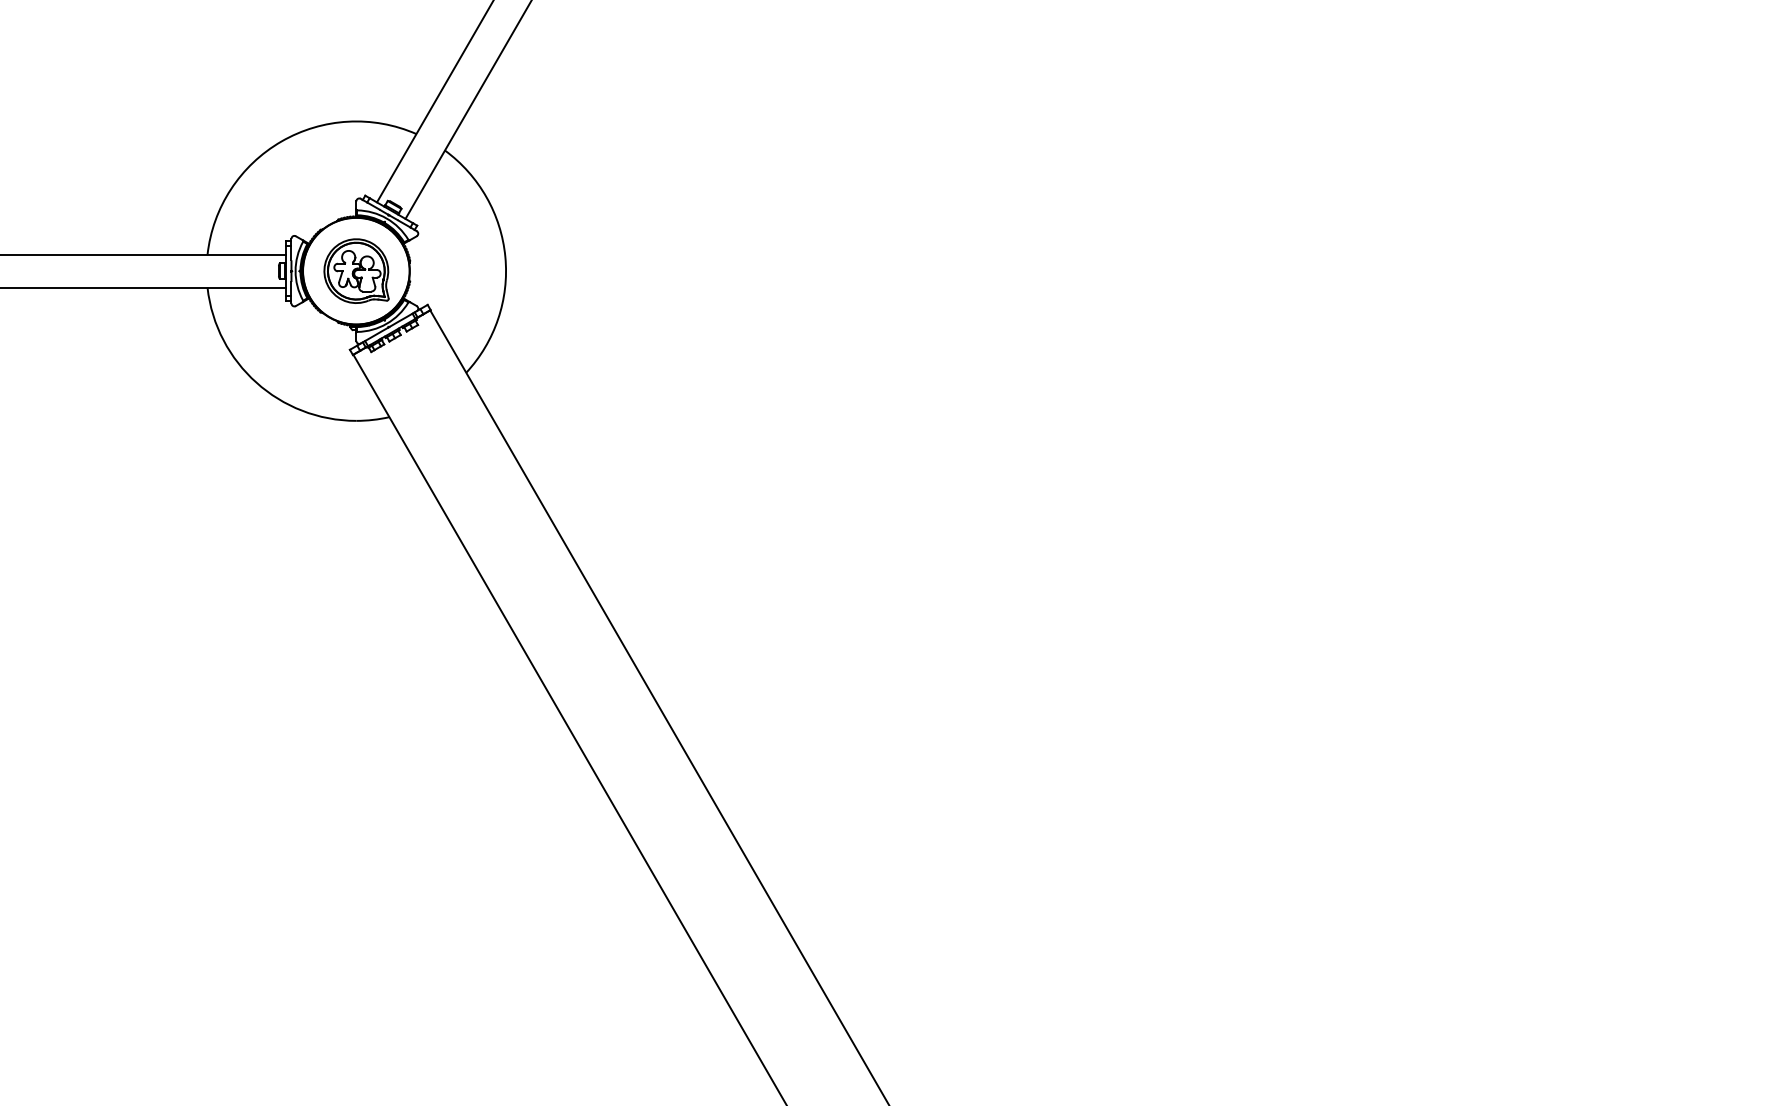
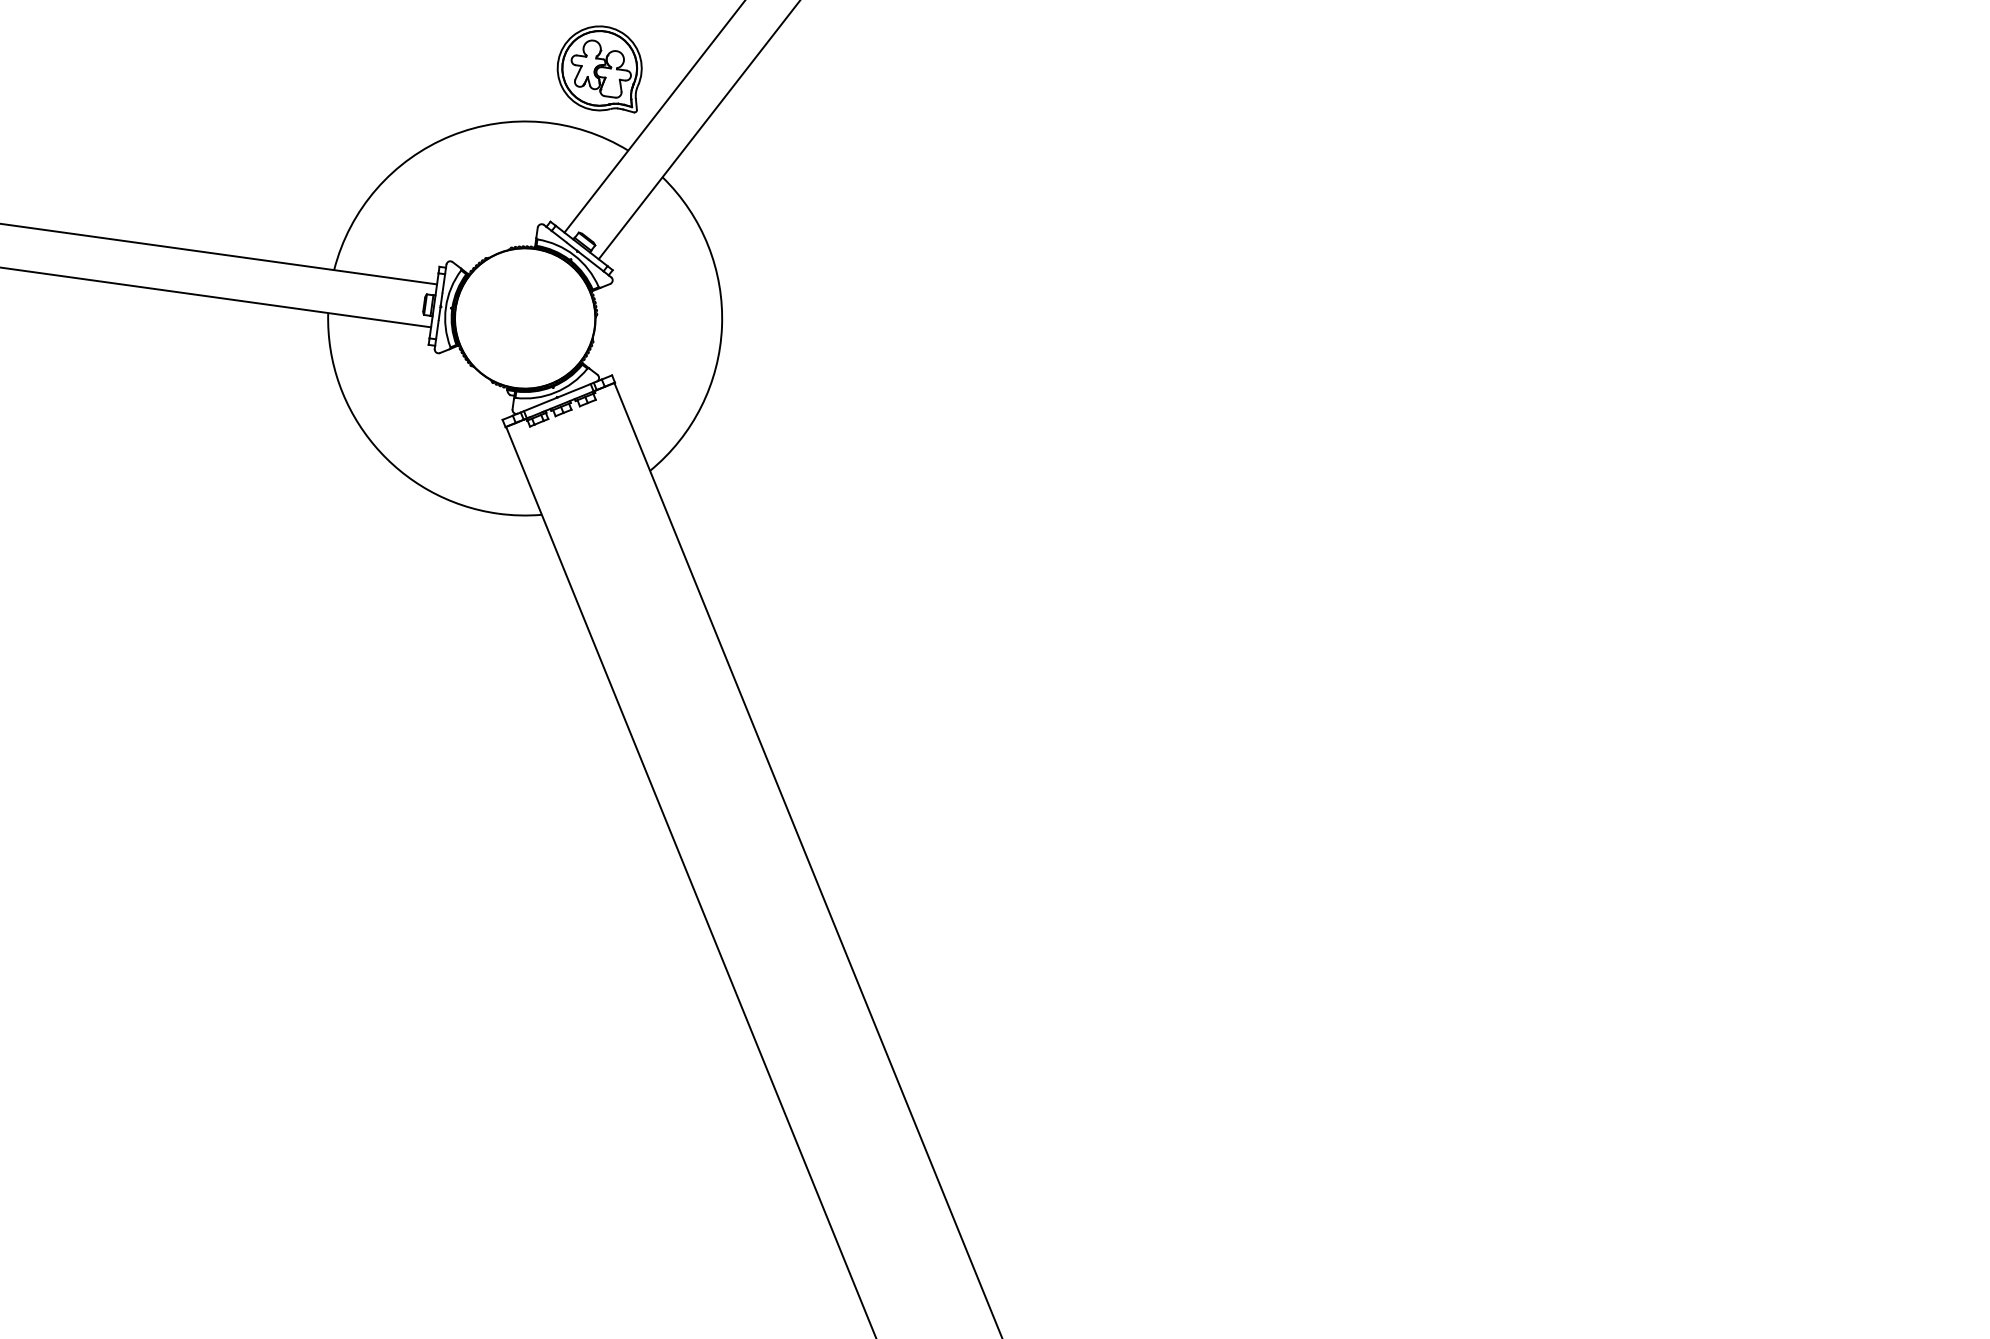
part: (356, 270) -> (600, 67), moved

